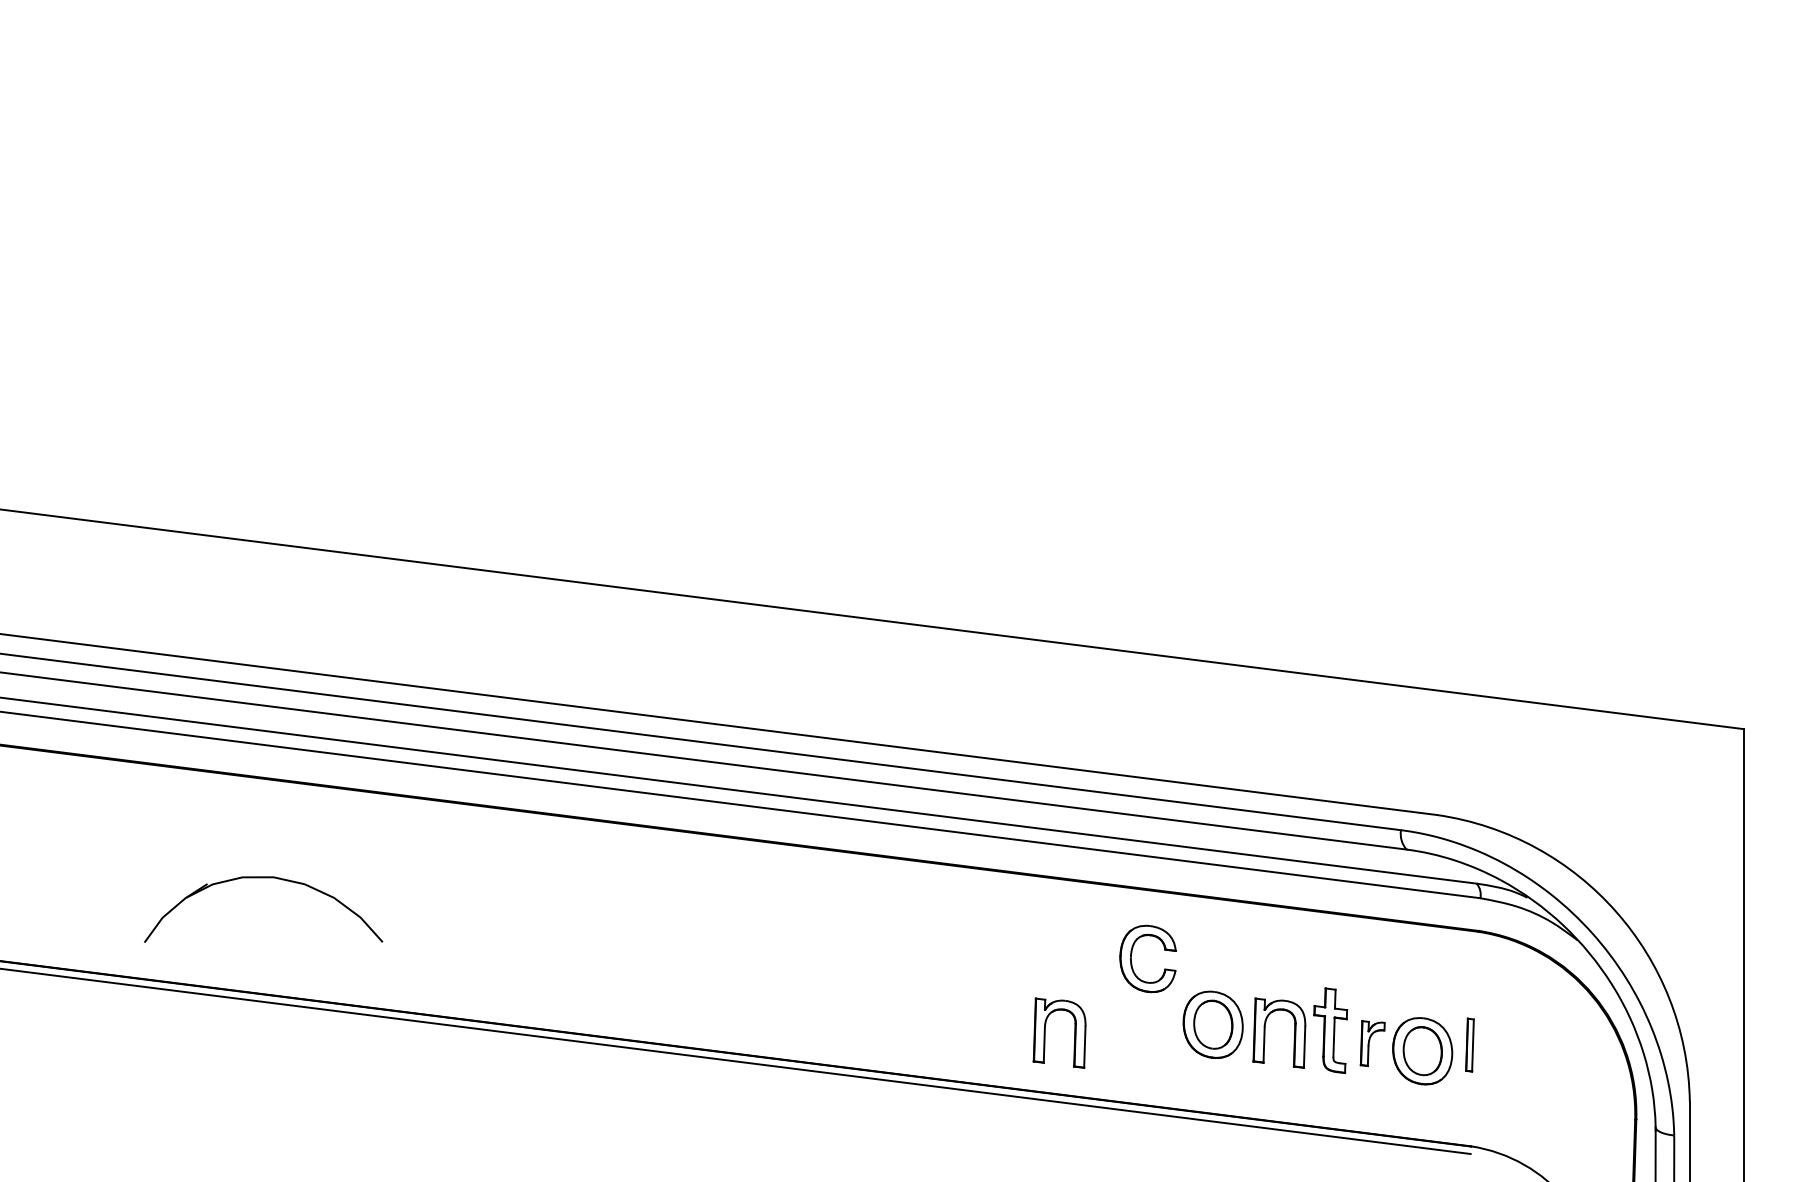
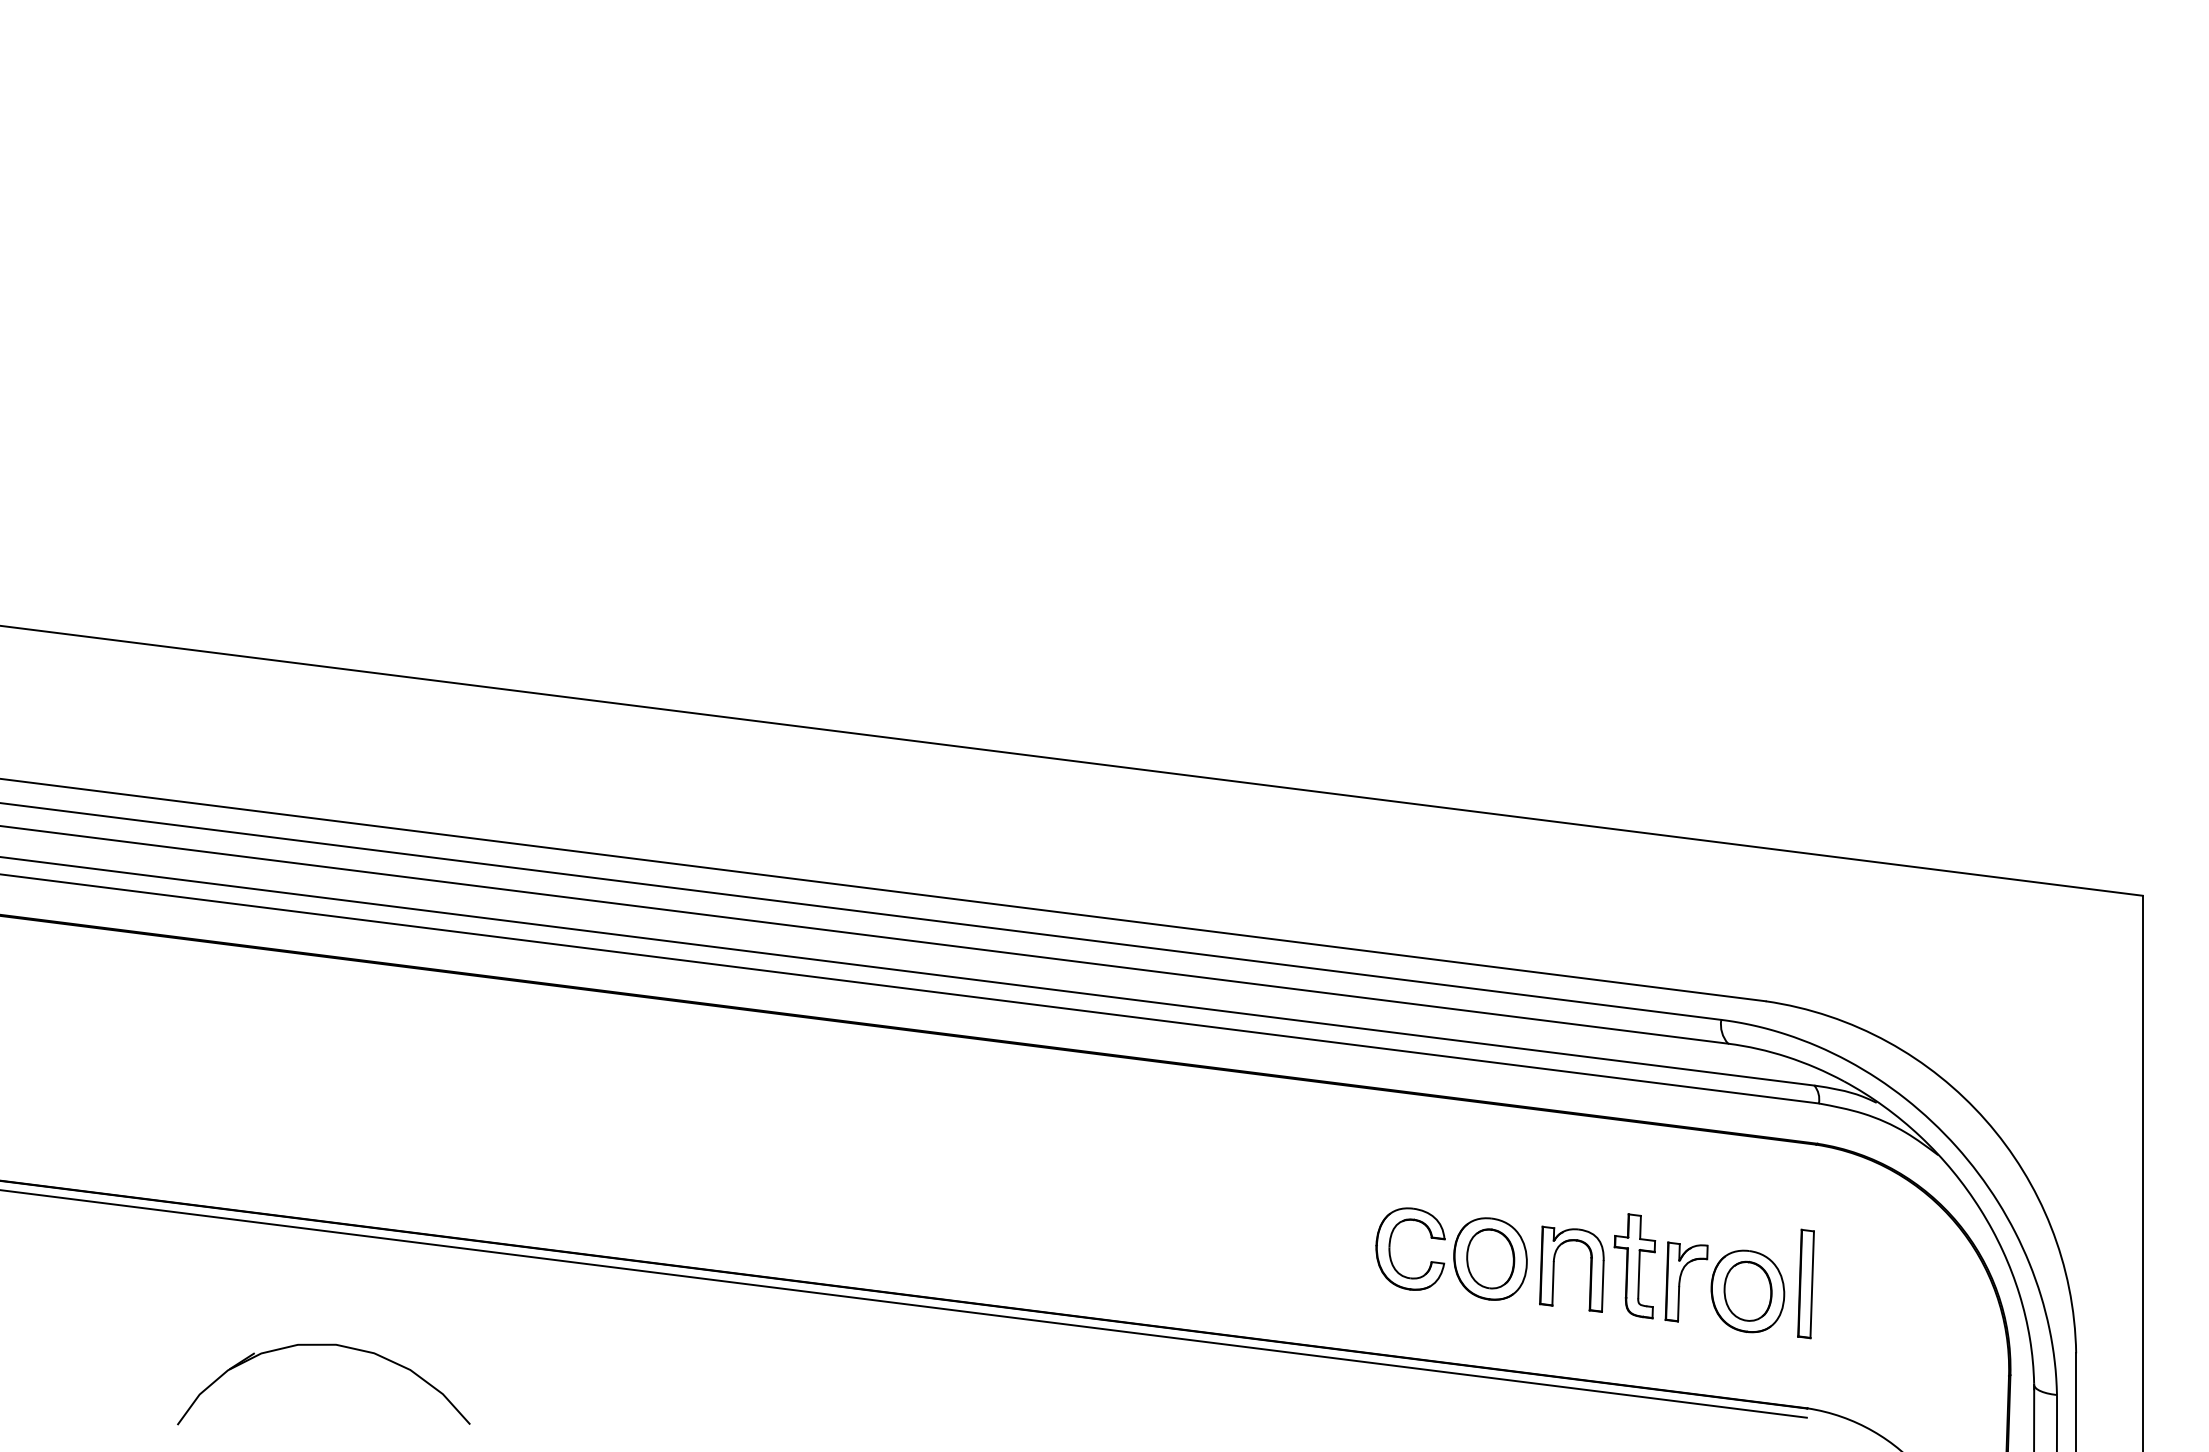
part: (263, 877) -> (323, 1345), moved
part: (1131, 958) -> (1390, 1248), moved
part: (1045, 1032) -> (1284, 1268), removed
part: (1372, 1043) -> (1686, 1281), size x1.43
part: (1469, 1044) -> (1805, 1283), size x1.67

